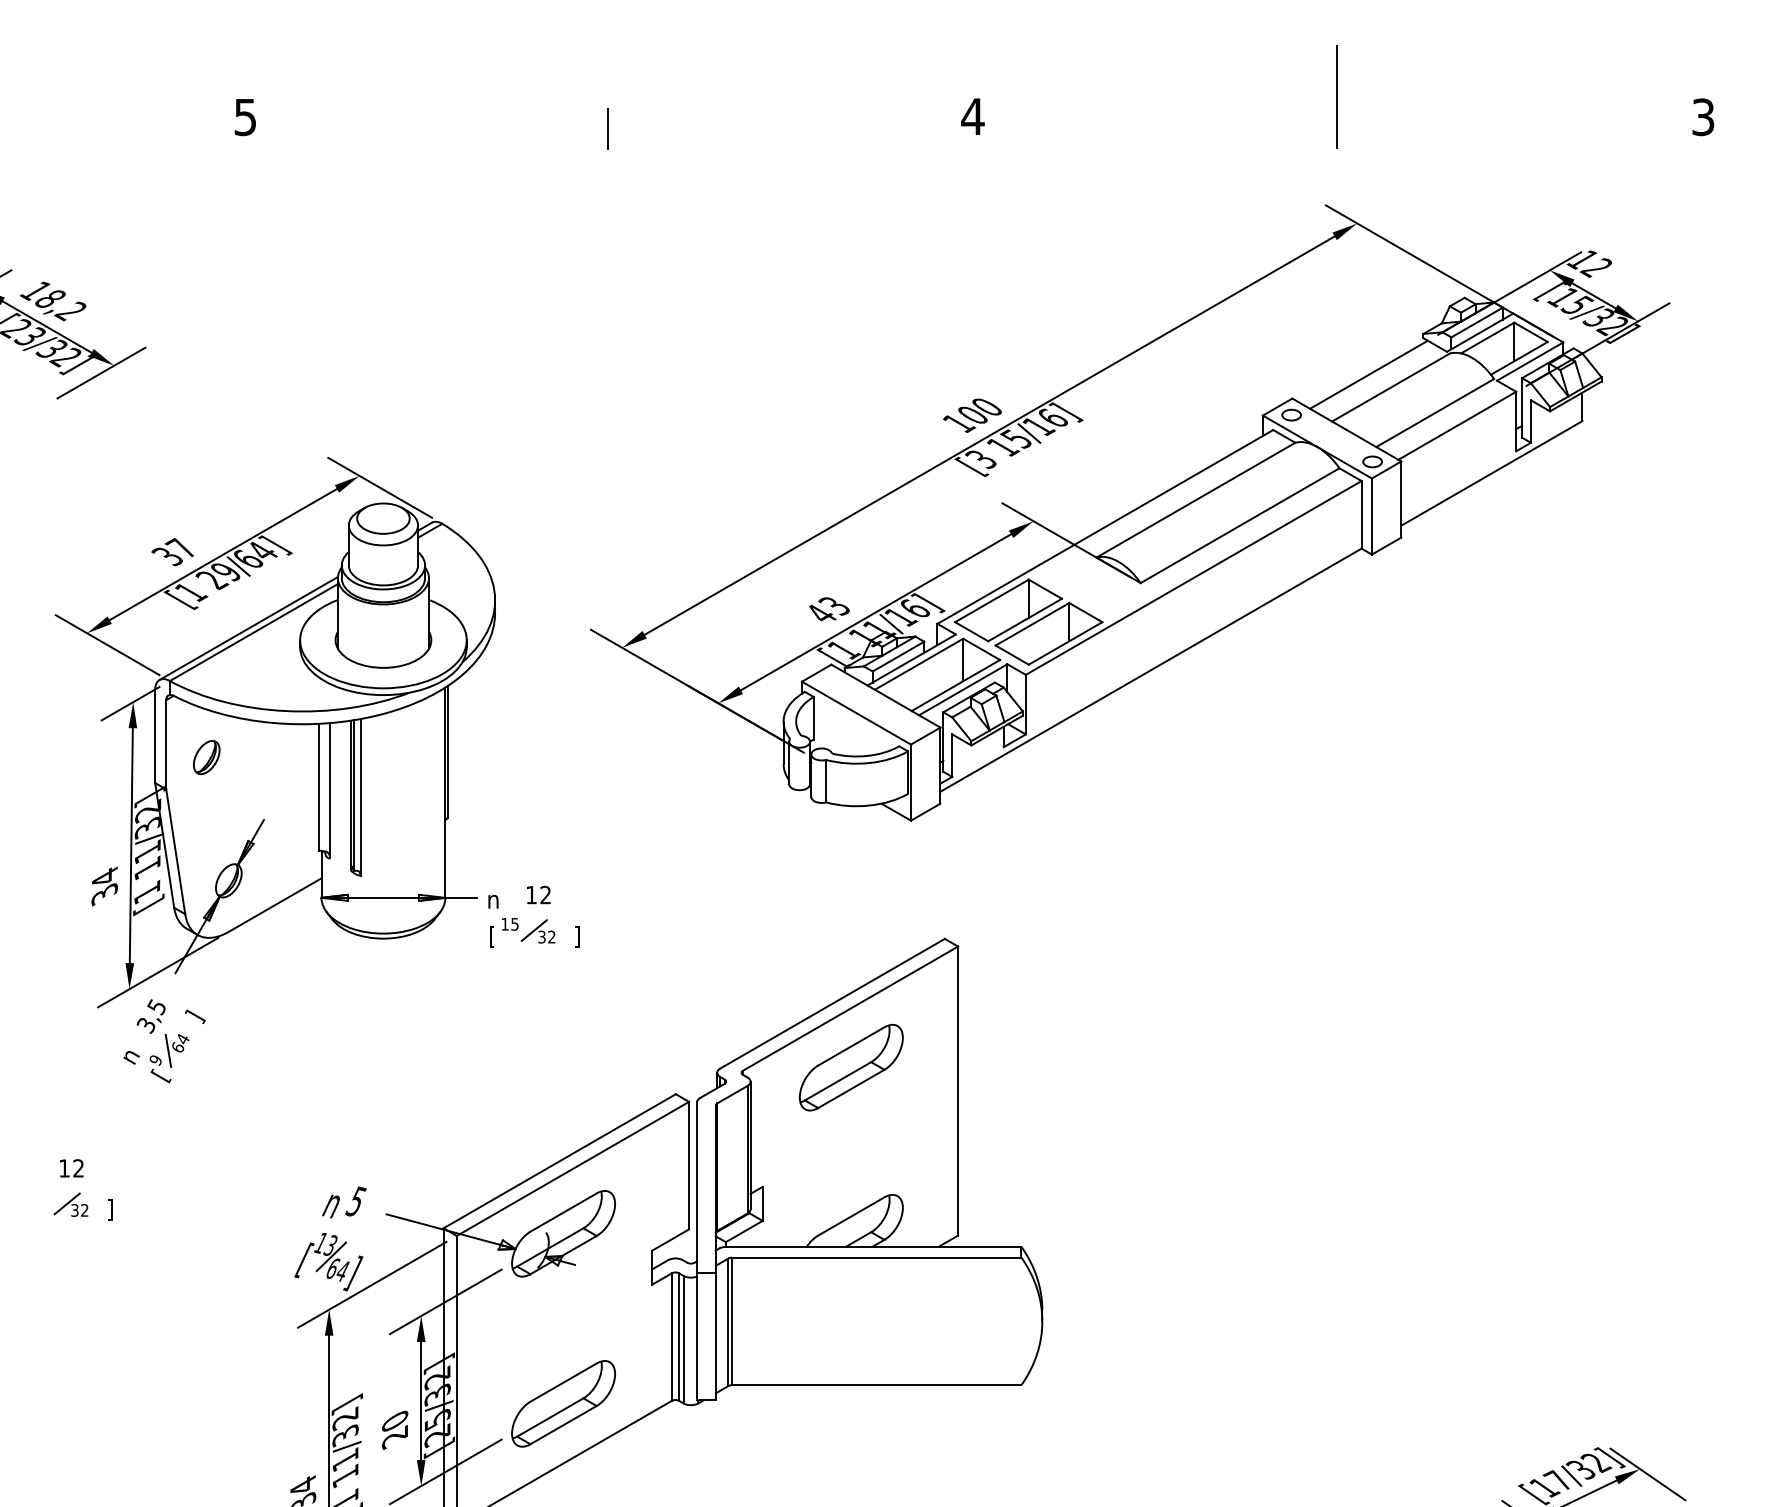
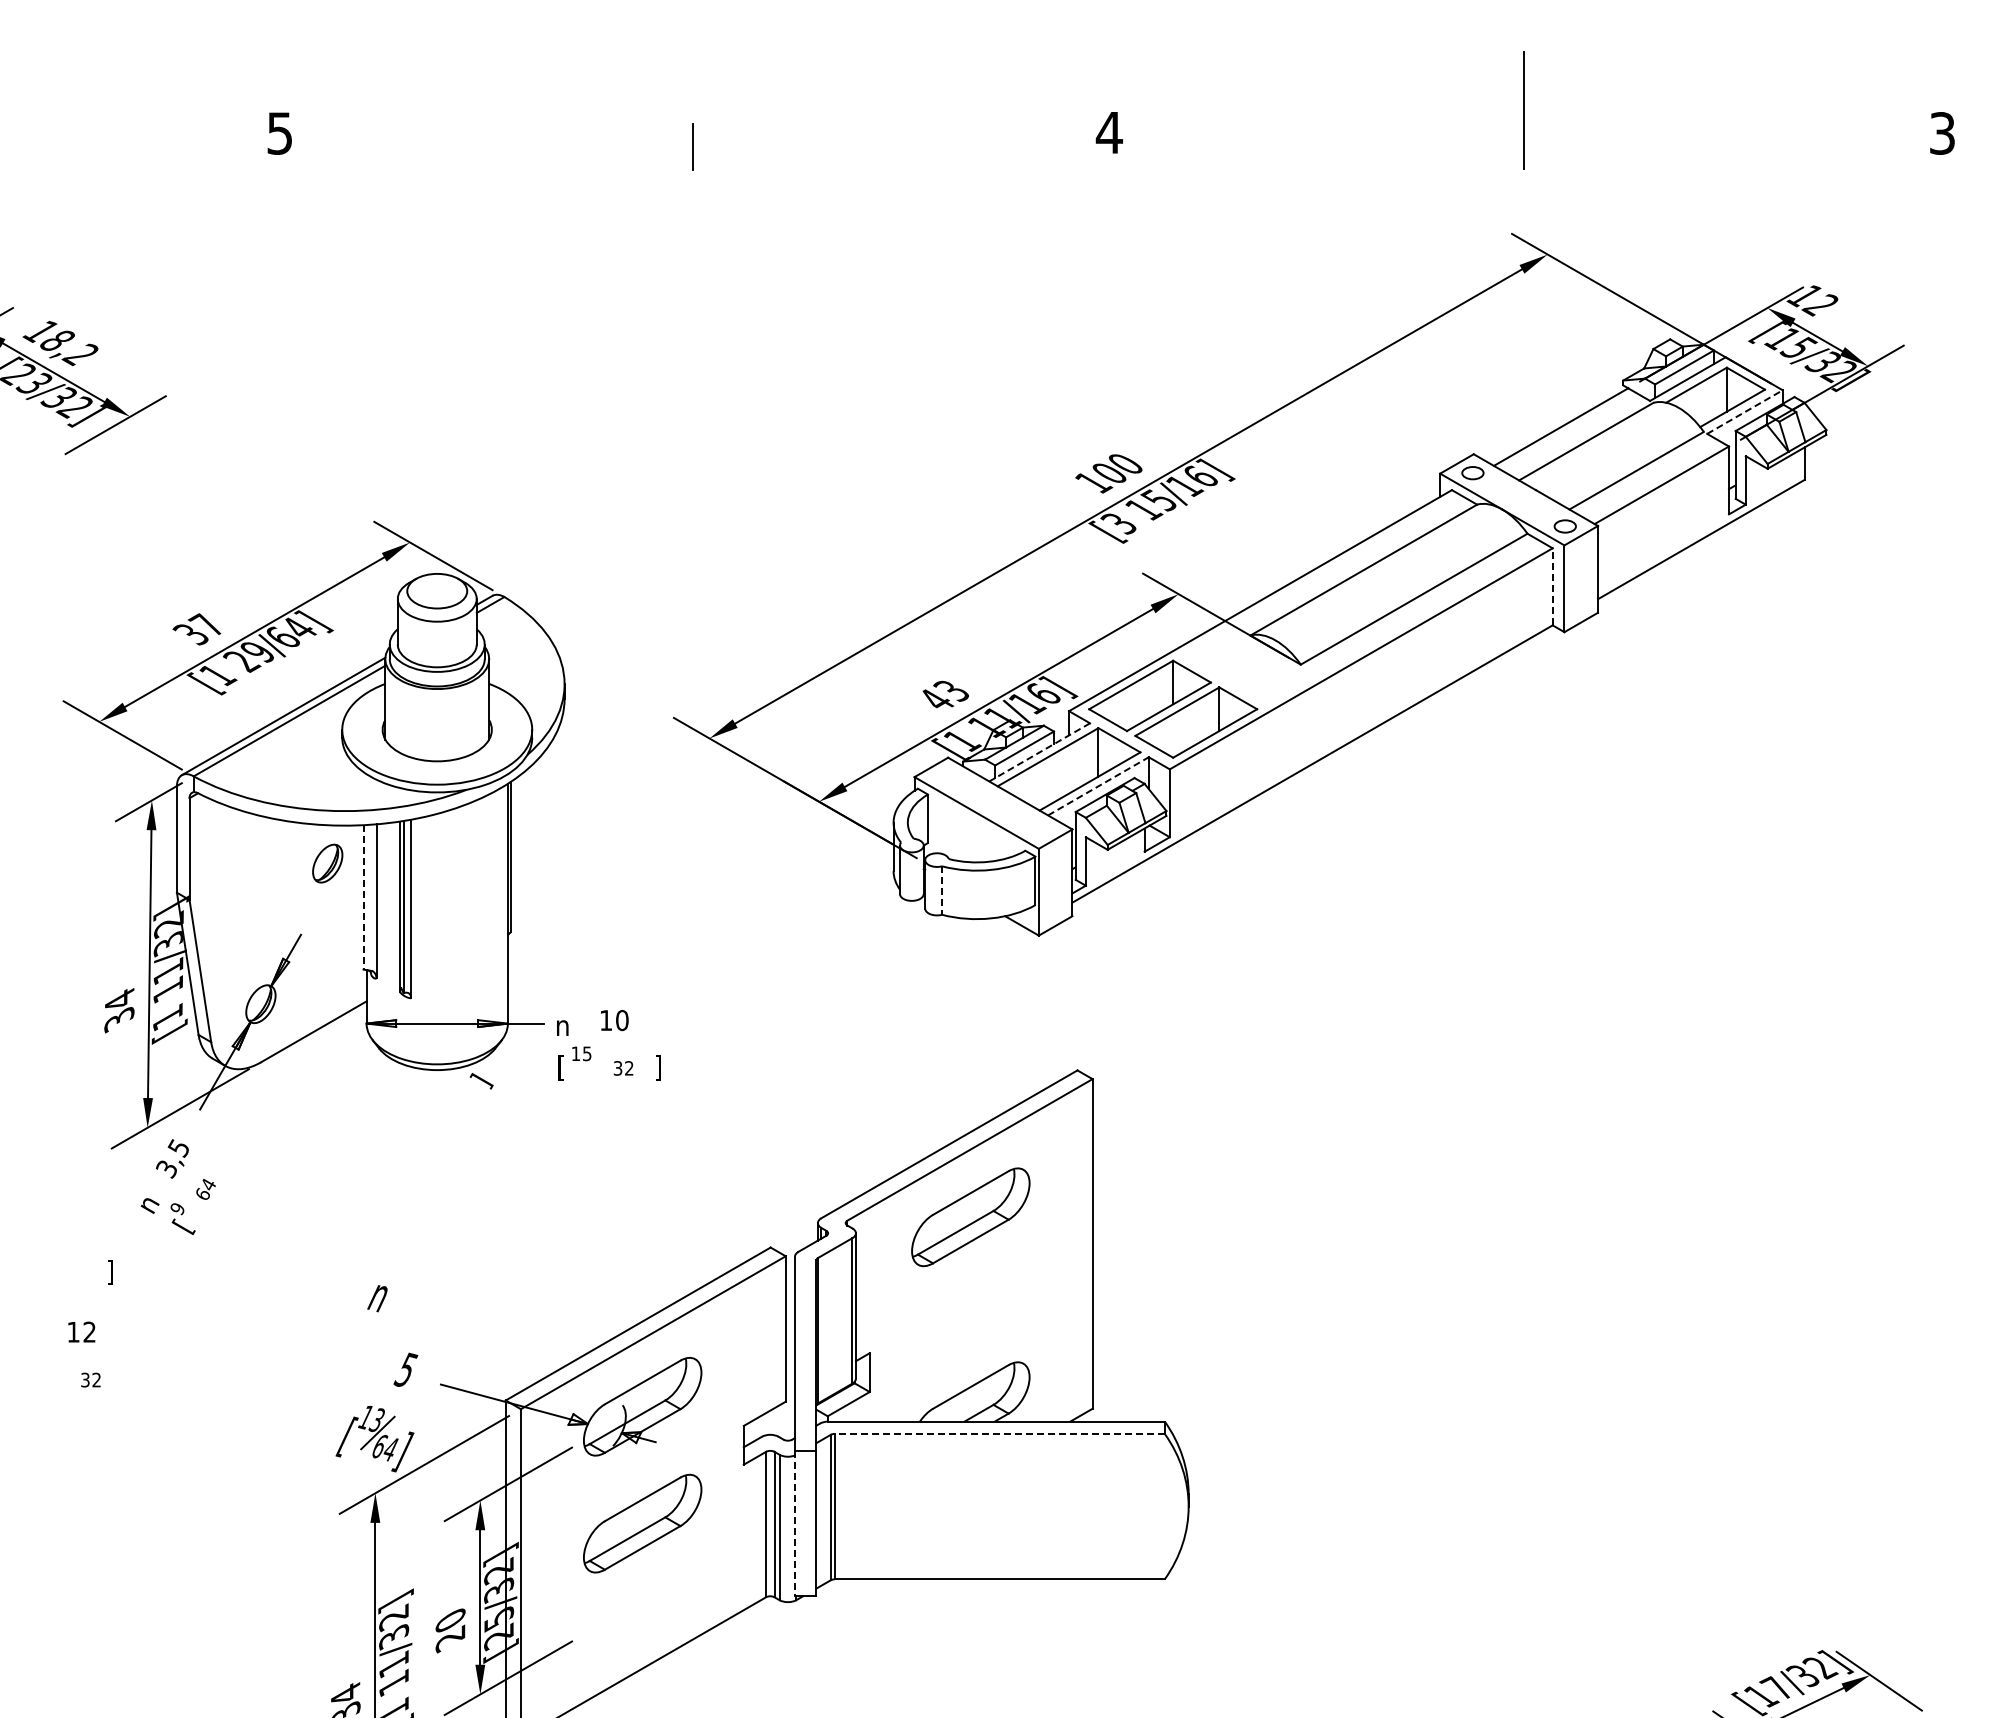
line: (1529, 361) -> (1744, 412), solid -> dashed
line: (1361, 514) -> (1552, 586), solid -> dashed
line: (911, 660) -> (1039, 752), solid -> dashed
line: (963, 689) -> (1098, 786), solid -> dashed
part: (206, 757) -> (327, 863), moved
line: (826, 781) -> (942, 891), solid -> dashed
line: (318, 787) -> (363, 897), solid -> dashed
text: (545, 895) -> (622, 1020), 12 -> 10
line: (534, 930) -> (609, 1060), removed
text: (195, 1017) -> (481, 1081), moved
line: (167, 1050) -> (191, 1197), removed
line: (67, 1203) -> (76, 1372), removed
text: (331, 1206) -> (377, 1298), moved
text: (110, 1209) -> (110, 1272), moved
line: (876, 1257) -> (999, 1433), solid -> dashed
line: (696, 1336) -> (794, 1523), solid -> dashed
part: (563, 1403) -> (642, 1523), moved

